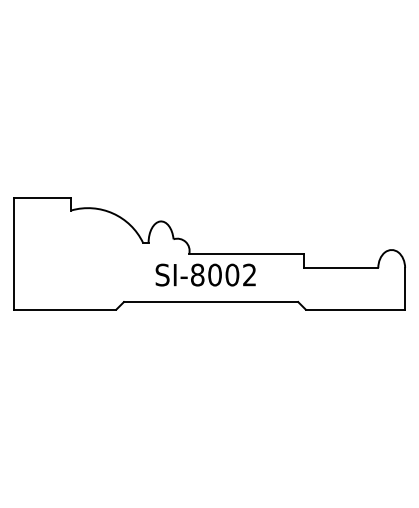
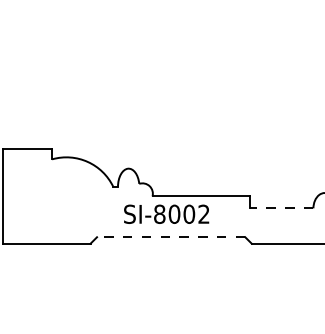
line: (340, 268) -> (281, 208), solid -> dashed
line: (210, 302) -> (170, 237), solid -> dashed

